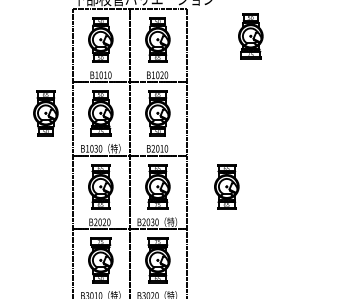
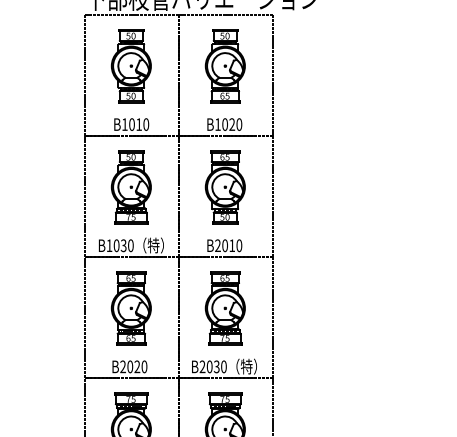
part: (250, 36) -> (377, 60), removed
part: (45, 113) -> (40, 187), removed
part: (226, 186) -> (338, 307), removed

